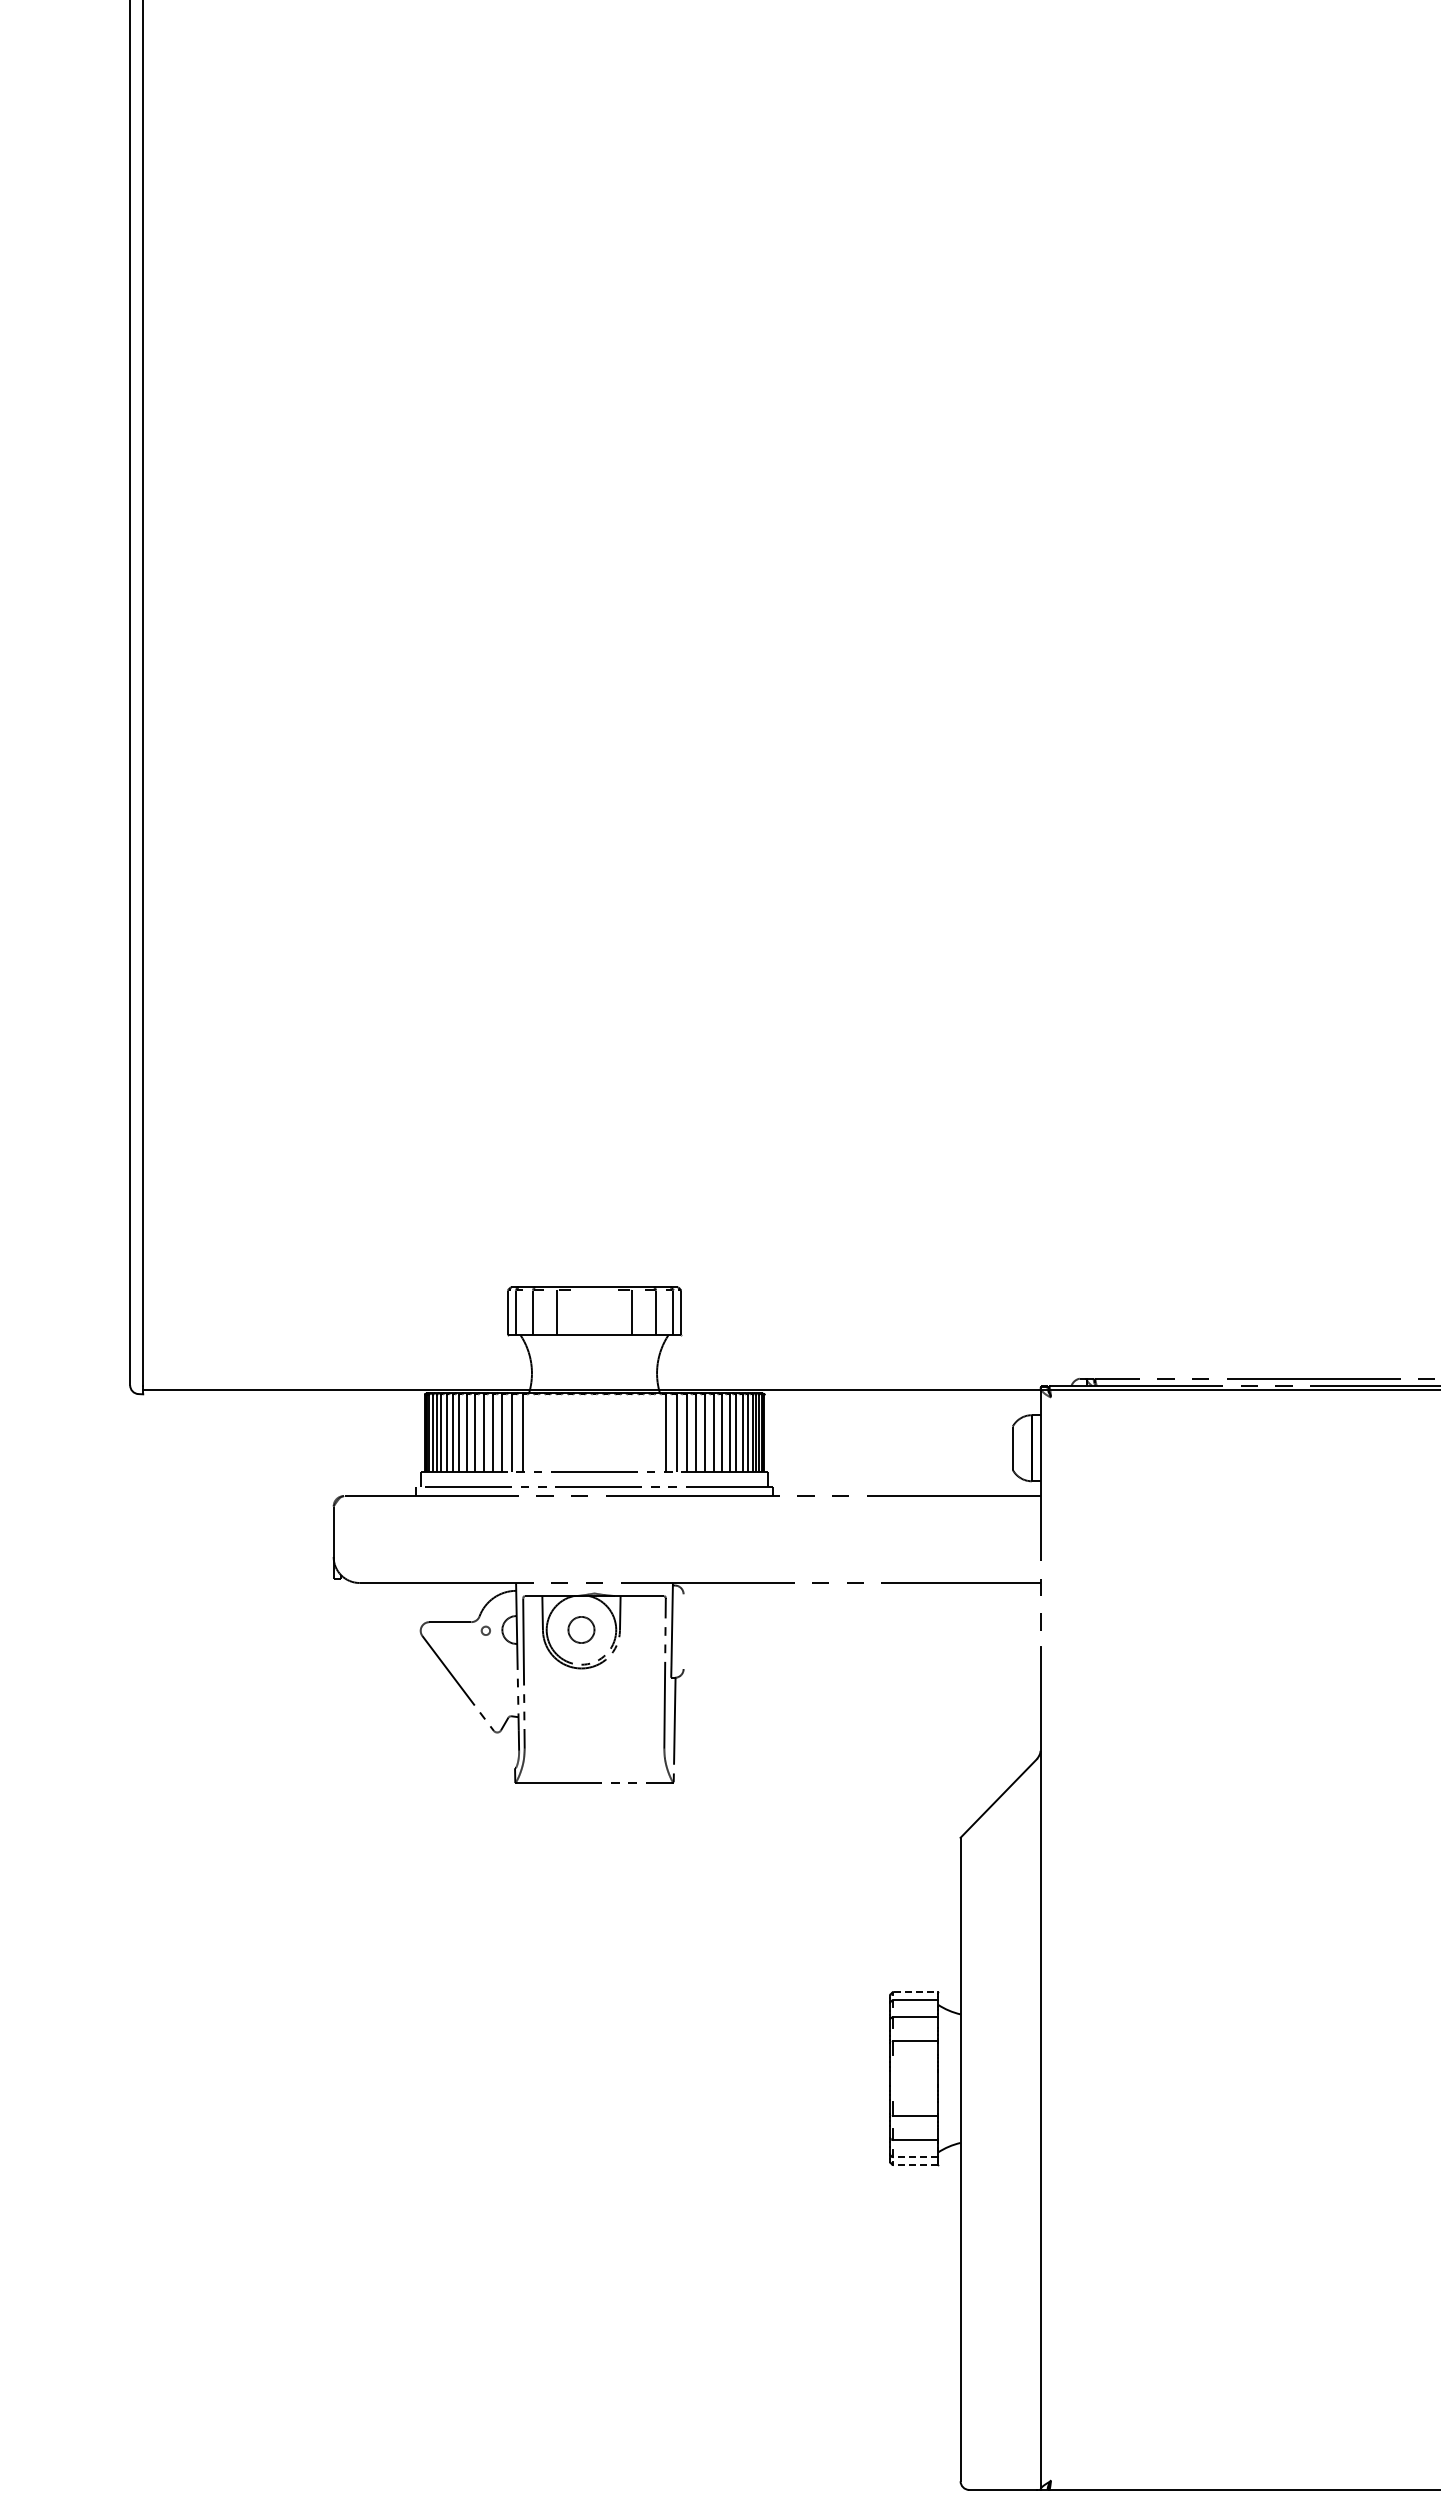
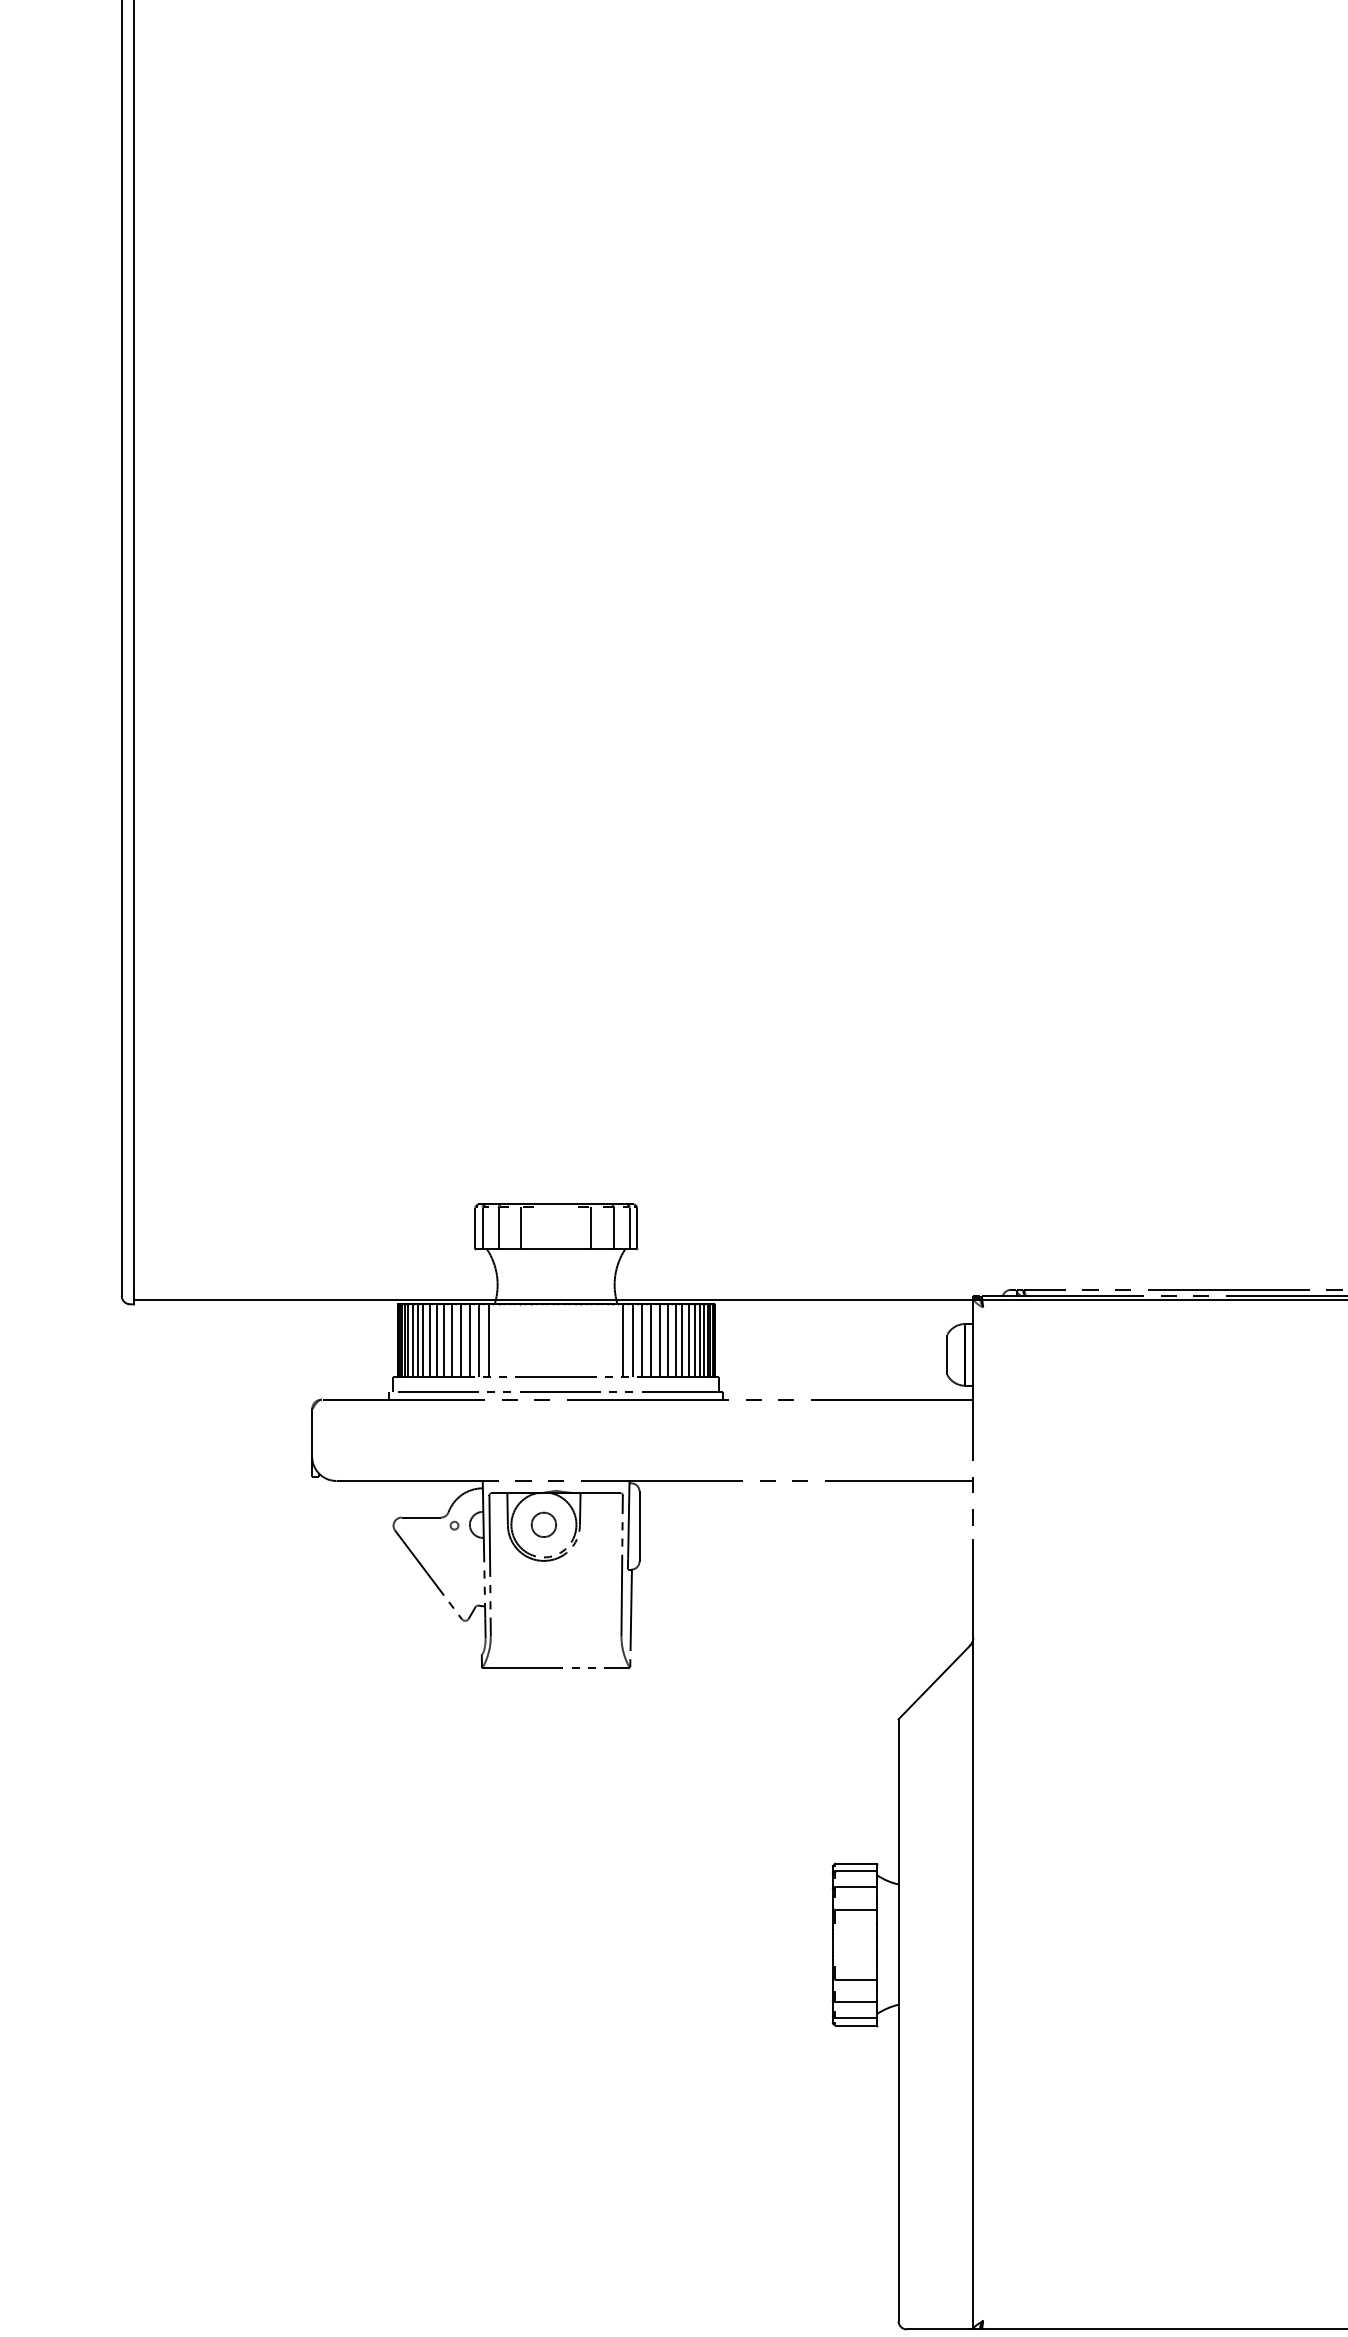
line: (683, 1631) -> (639, 1526), added
line: (916, 1992) -> (857, 1864), dashed -> solid
line: (915, 2157) -> (856, 2018), dashed -> solid
line: (915, 2165) -> (856, 2025), dashed -> solid

